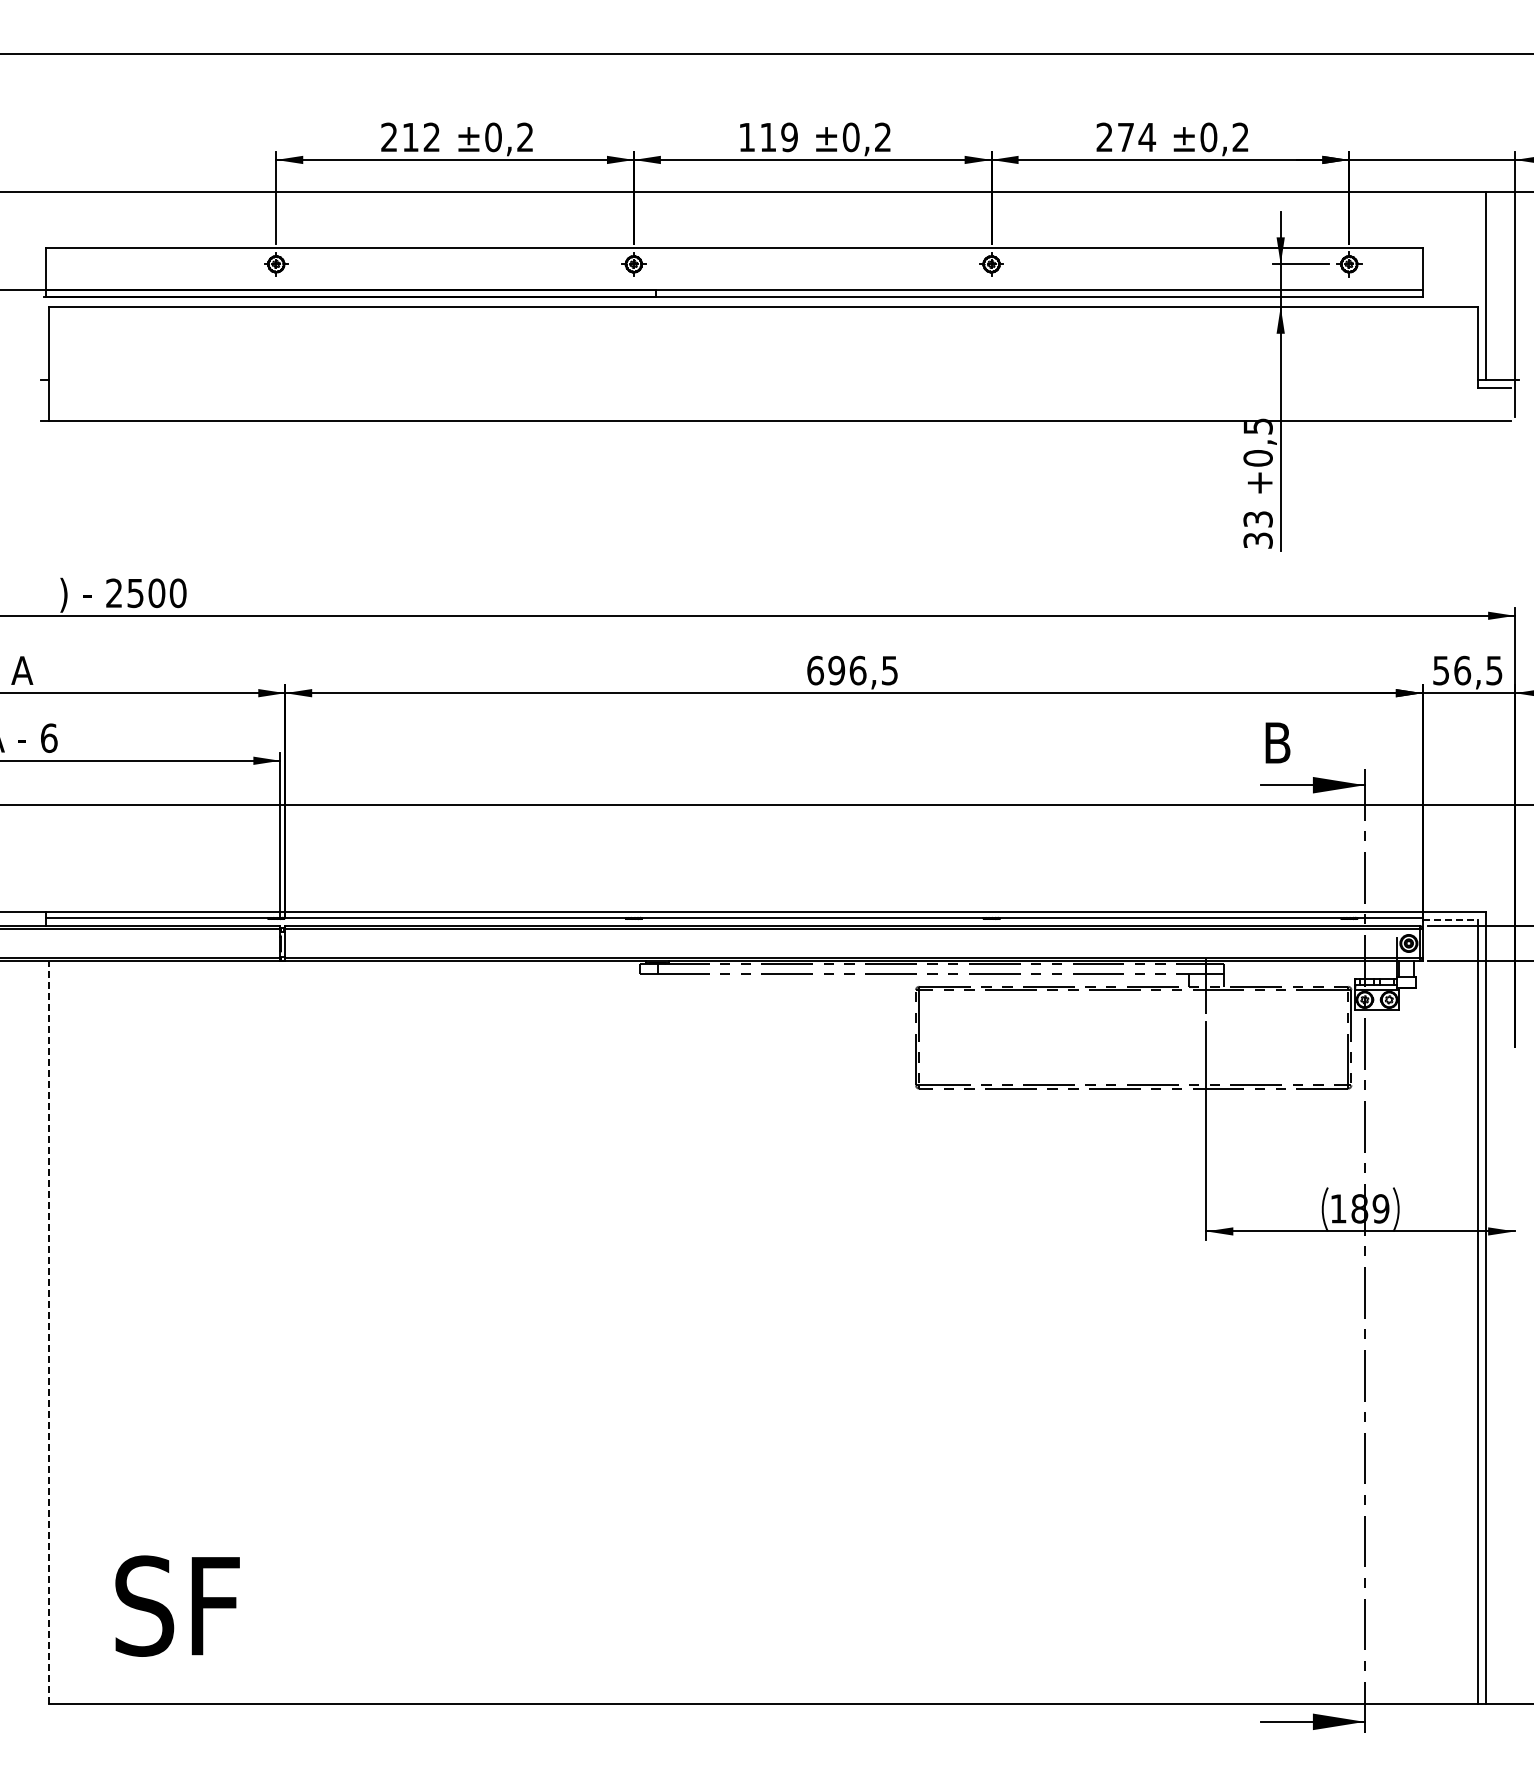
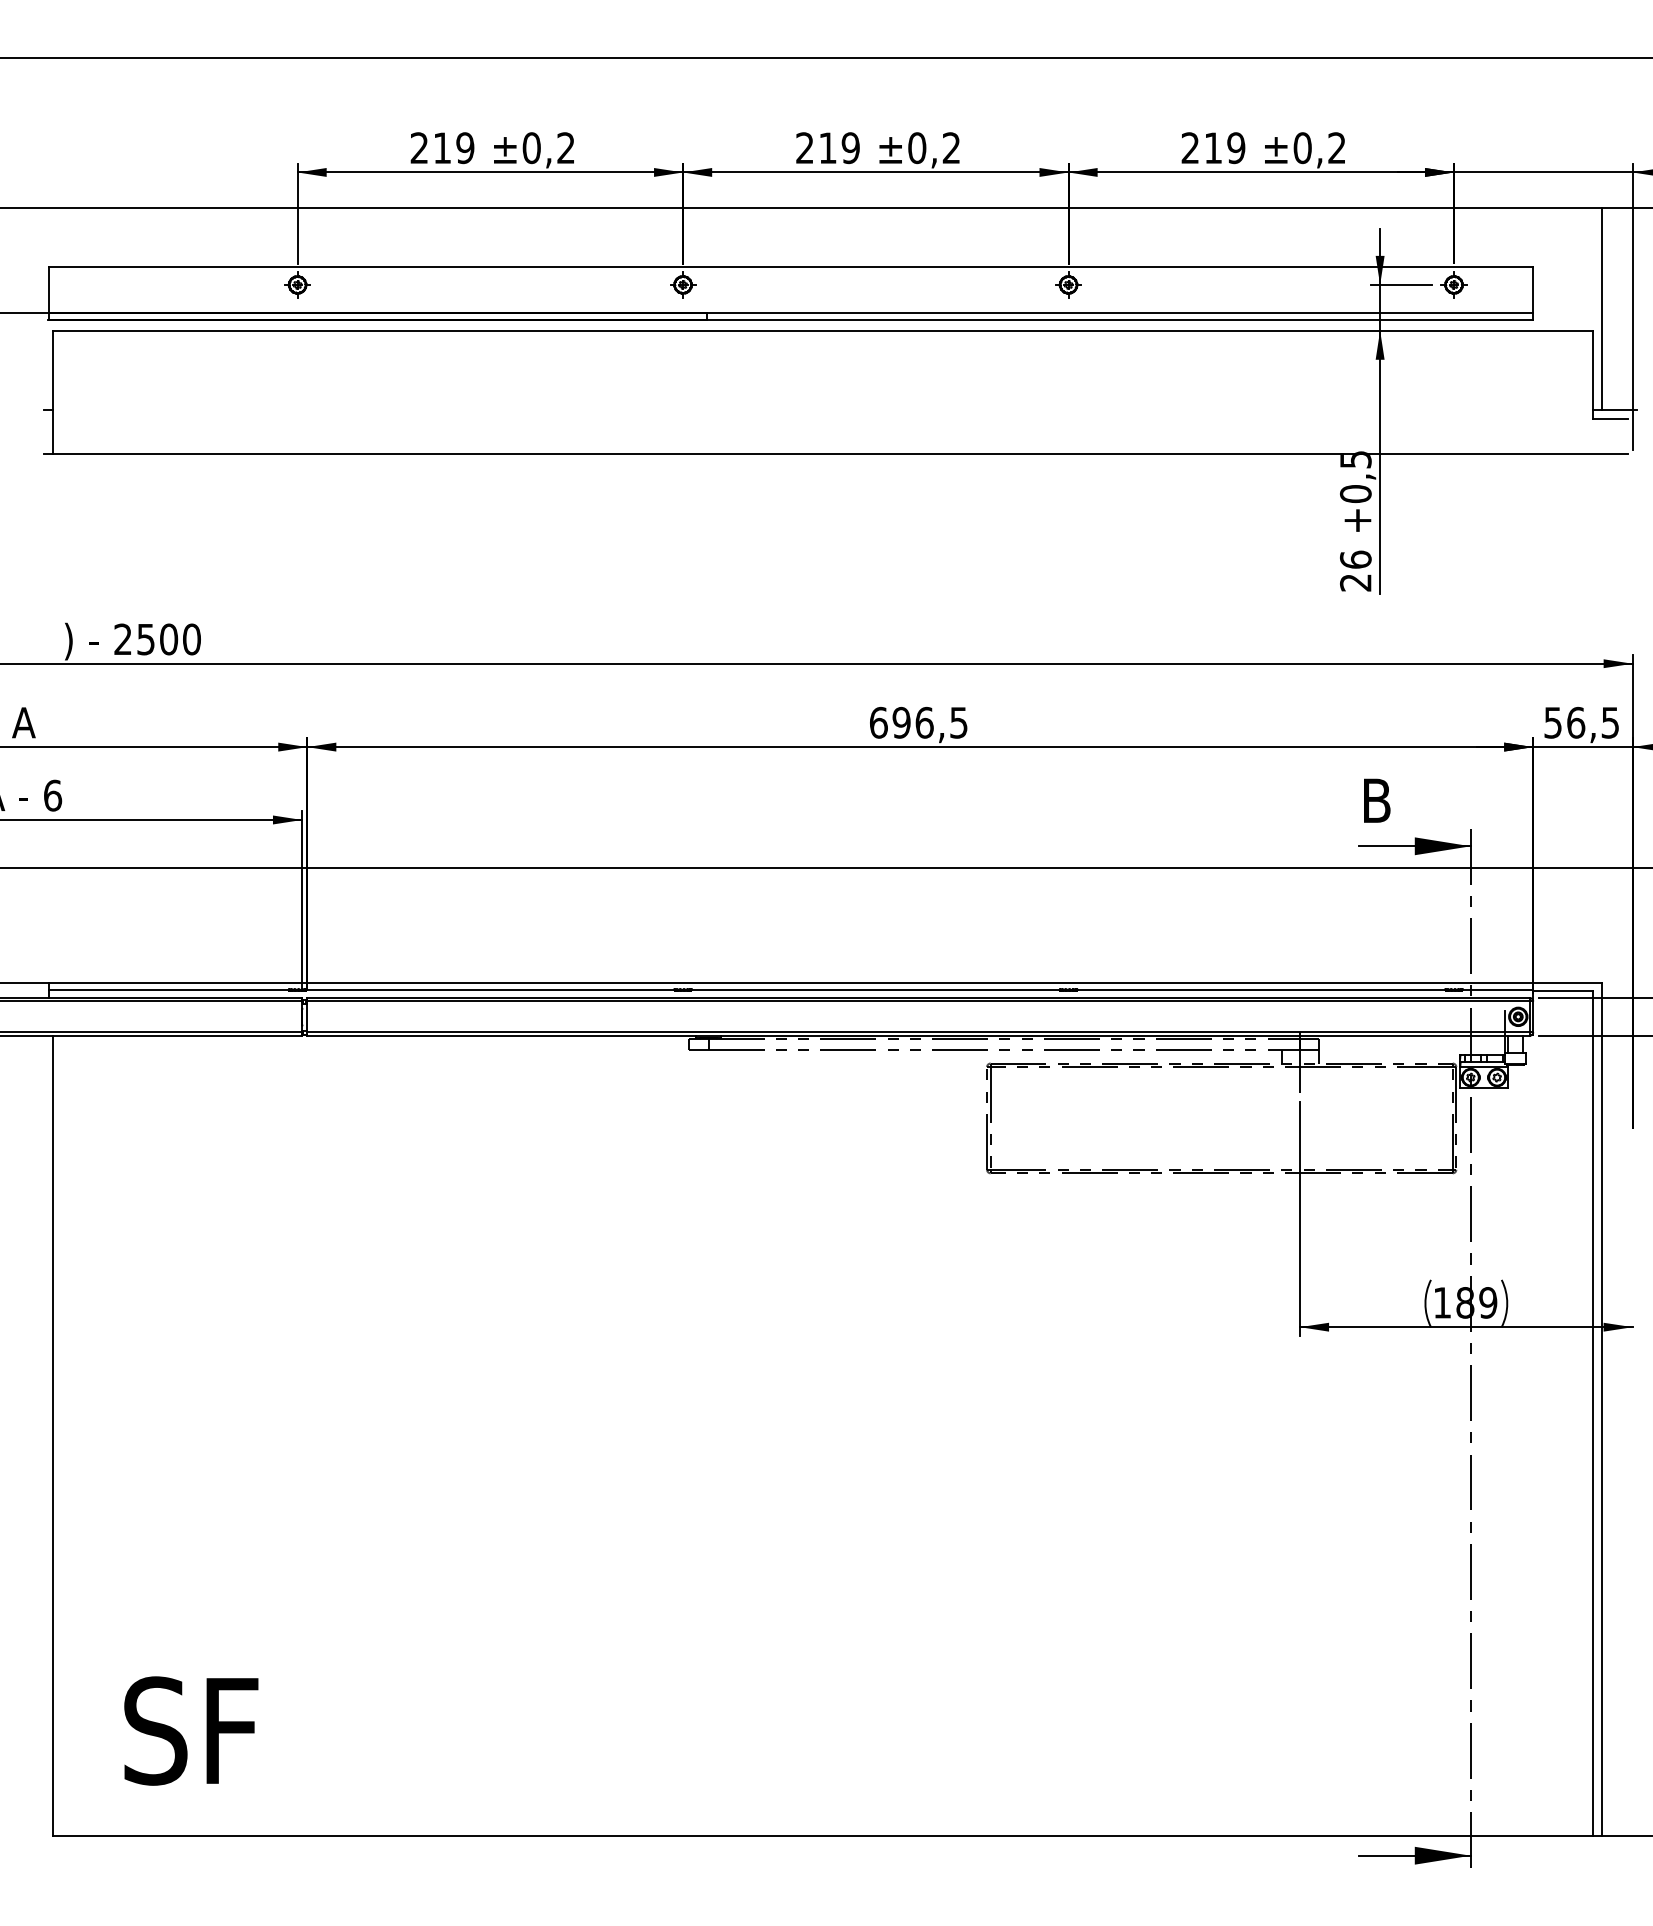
text: (746, 136) -> (804, 147), 119 -> 219
text: (431, 137) -> (464, 148), 212 -> 219
text: (1137, 137) -> (1225, 148), 274 -> 219
text: (1257, 529) -> (1355, 570), 33 -> 26
line: (1450, 919) -> (1563, 991), dashed -> solid
line: (49, 1331) -> (53, 1435), dashed -> solid

